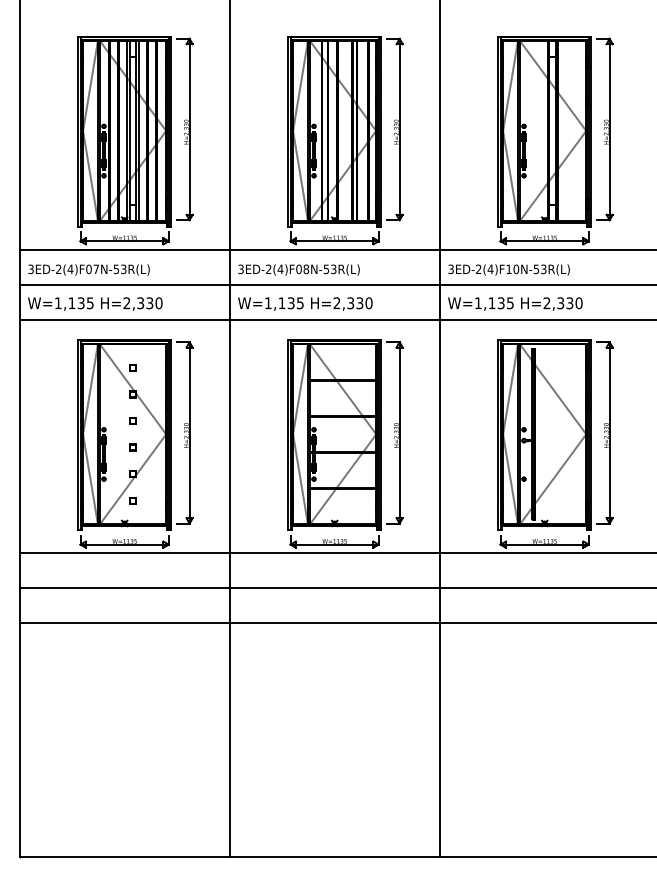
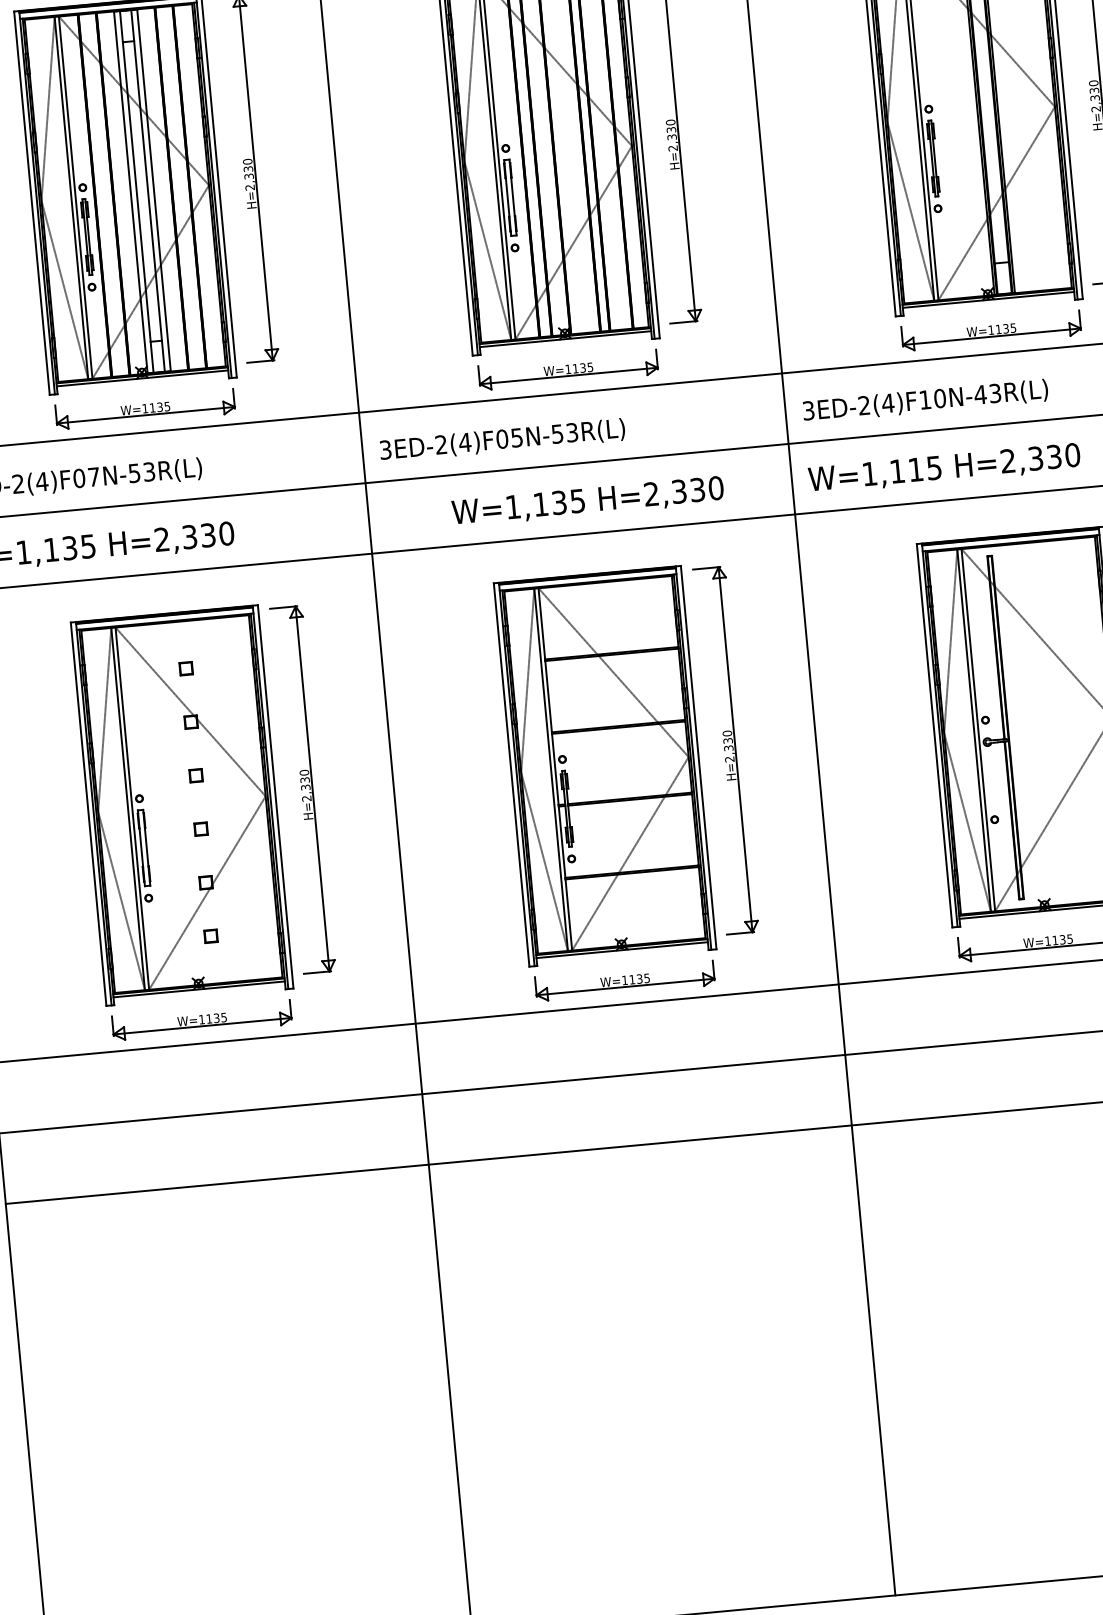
text: (306, 269) -> (517, 438), 3ED-2(4)F08N-53R(L) -> 3ED-2(4)F05N-53R(L)
text: (536, 269) -> (980, 395), 3ED-2(4)F10N-53R(L) -> 3ED-2(4)F10N-43R(L)
text: (305, 303) -> (588, 500), moved
text: (500, 303) -> (914, 470), W=1,135 -> W=1,115

